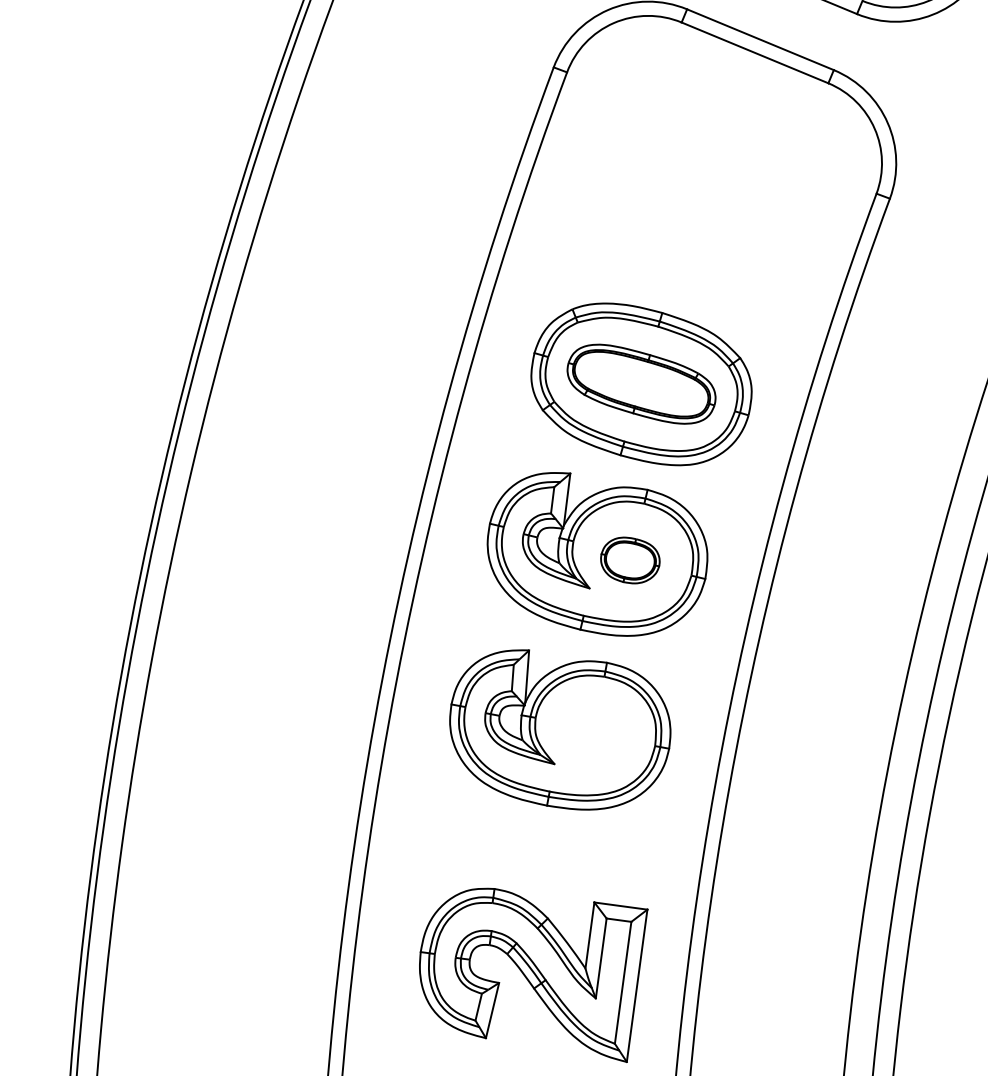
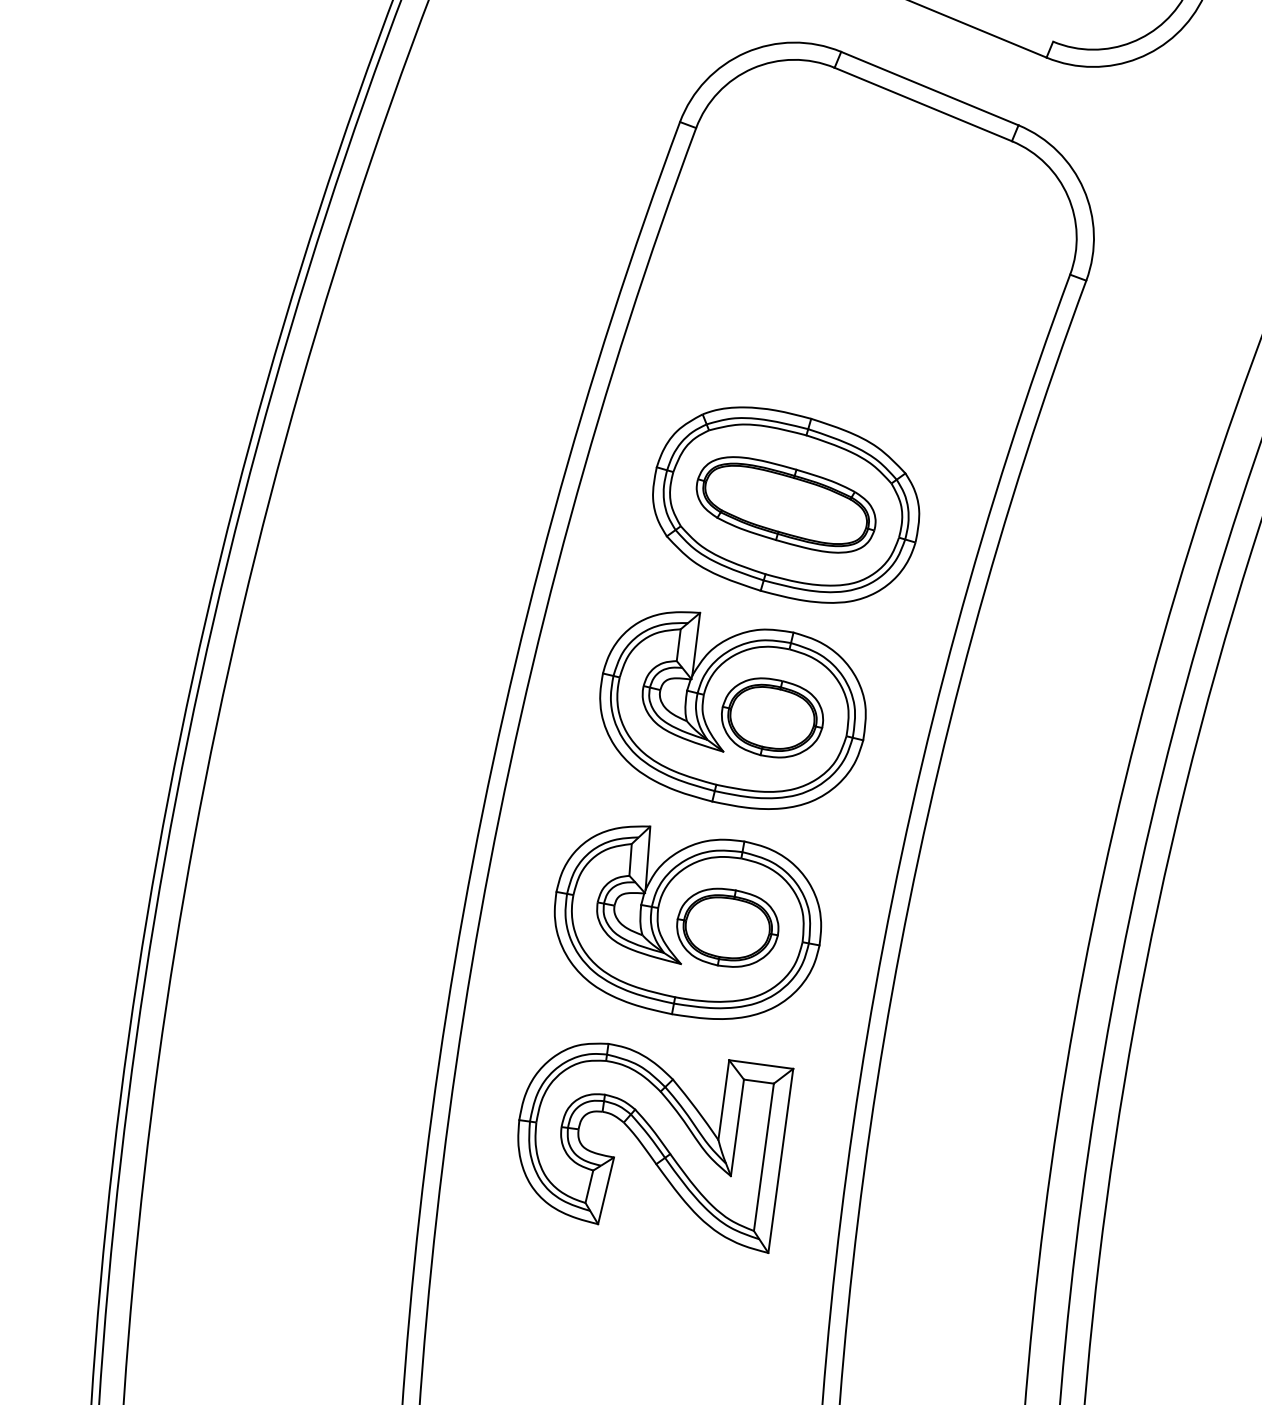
part: (630, 560) -> (772, 717), size x1.43
part: (593, 733) -> (727, 927), added
part: (533, 974) -> (655, 1147), moved

